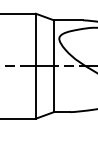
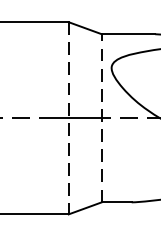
line: (35, 66) -> (68, 118), solid -> dashed
line: (53, 66) -> (100, 118), solid -> dashed

